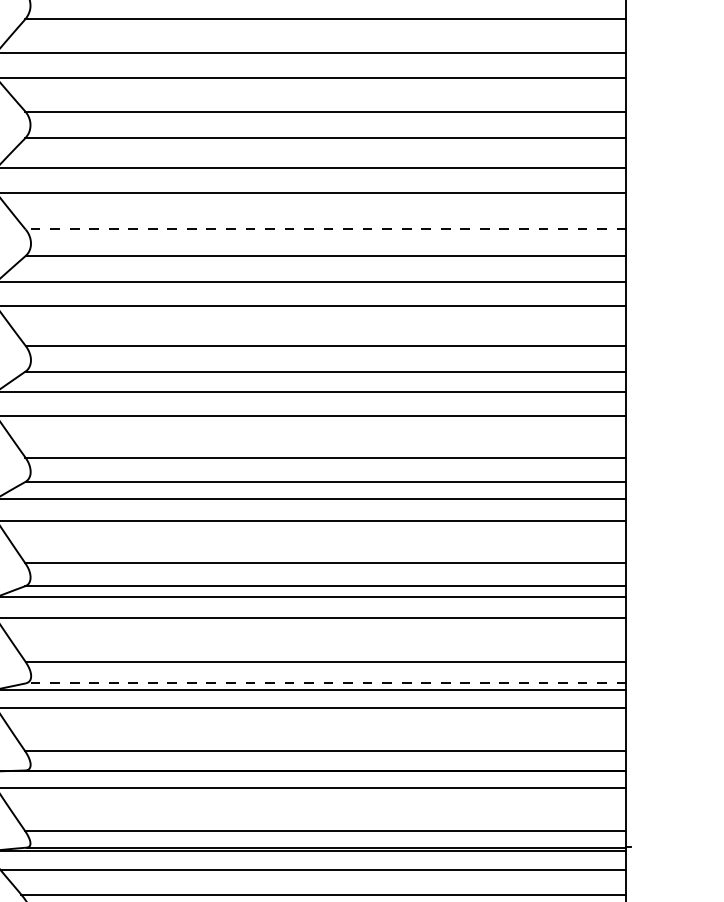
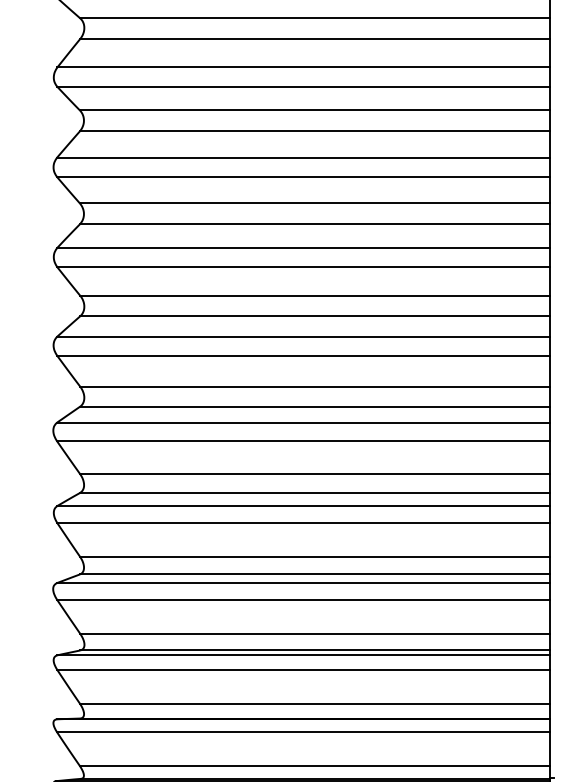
line: (325, 229) -> (314, 295), dashed -> solid
line: (326, 683) -> (315, 650), dashed -> solid

